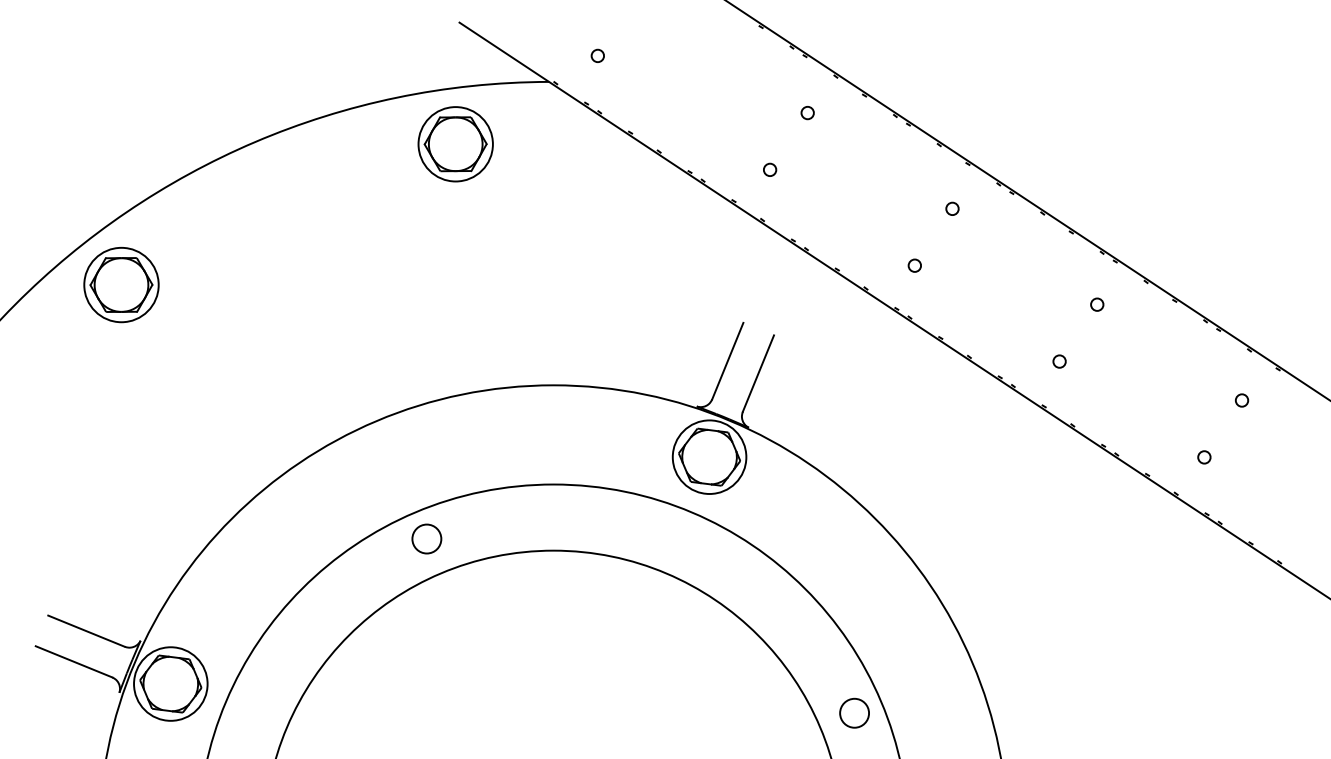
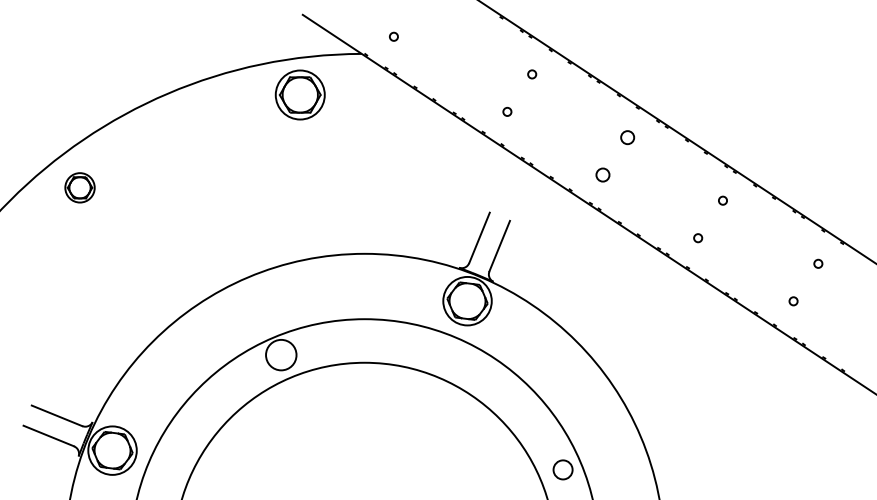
circle: (952, 208) -> (627, 137), size x1.6
circle: (914, 264) -> (602, 174), size x1.6
part: (120, 284) -> (79, 187), size x0.6
circle: (425, 538) -> (280, 354), size x1.6

